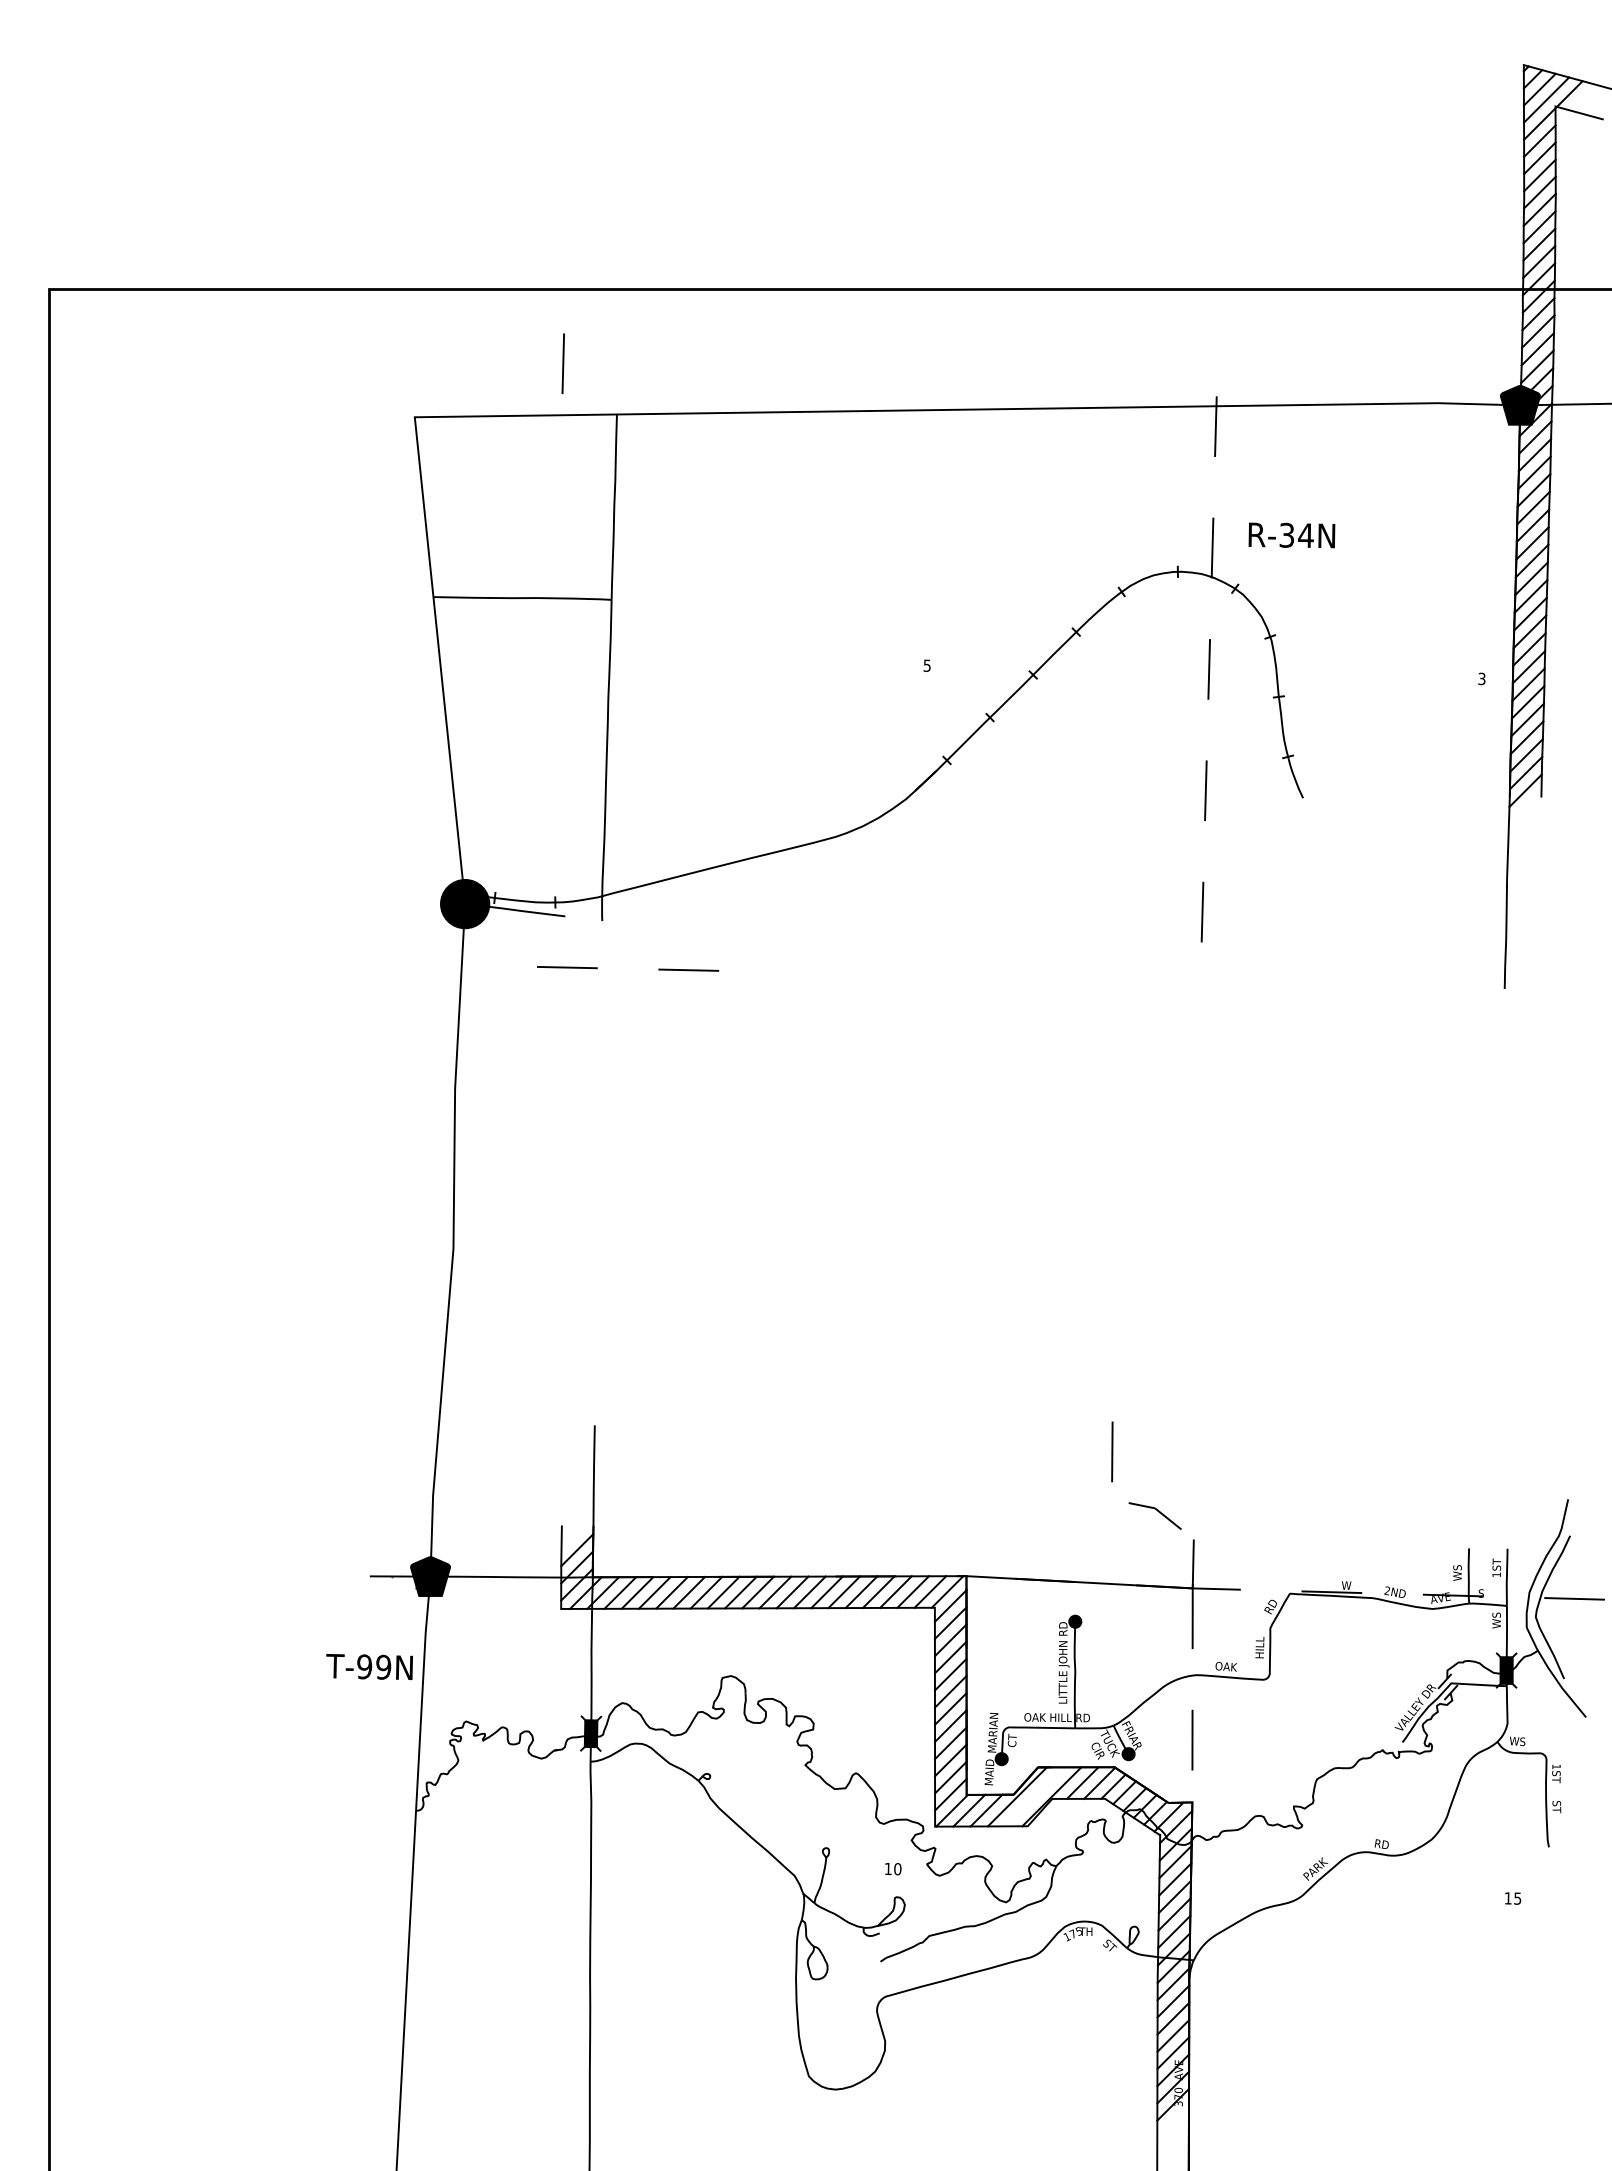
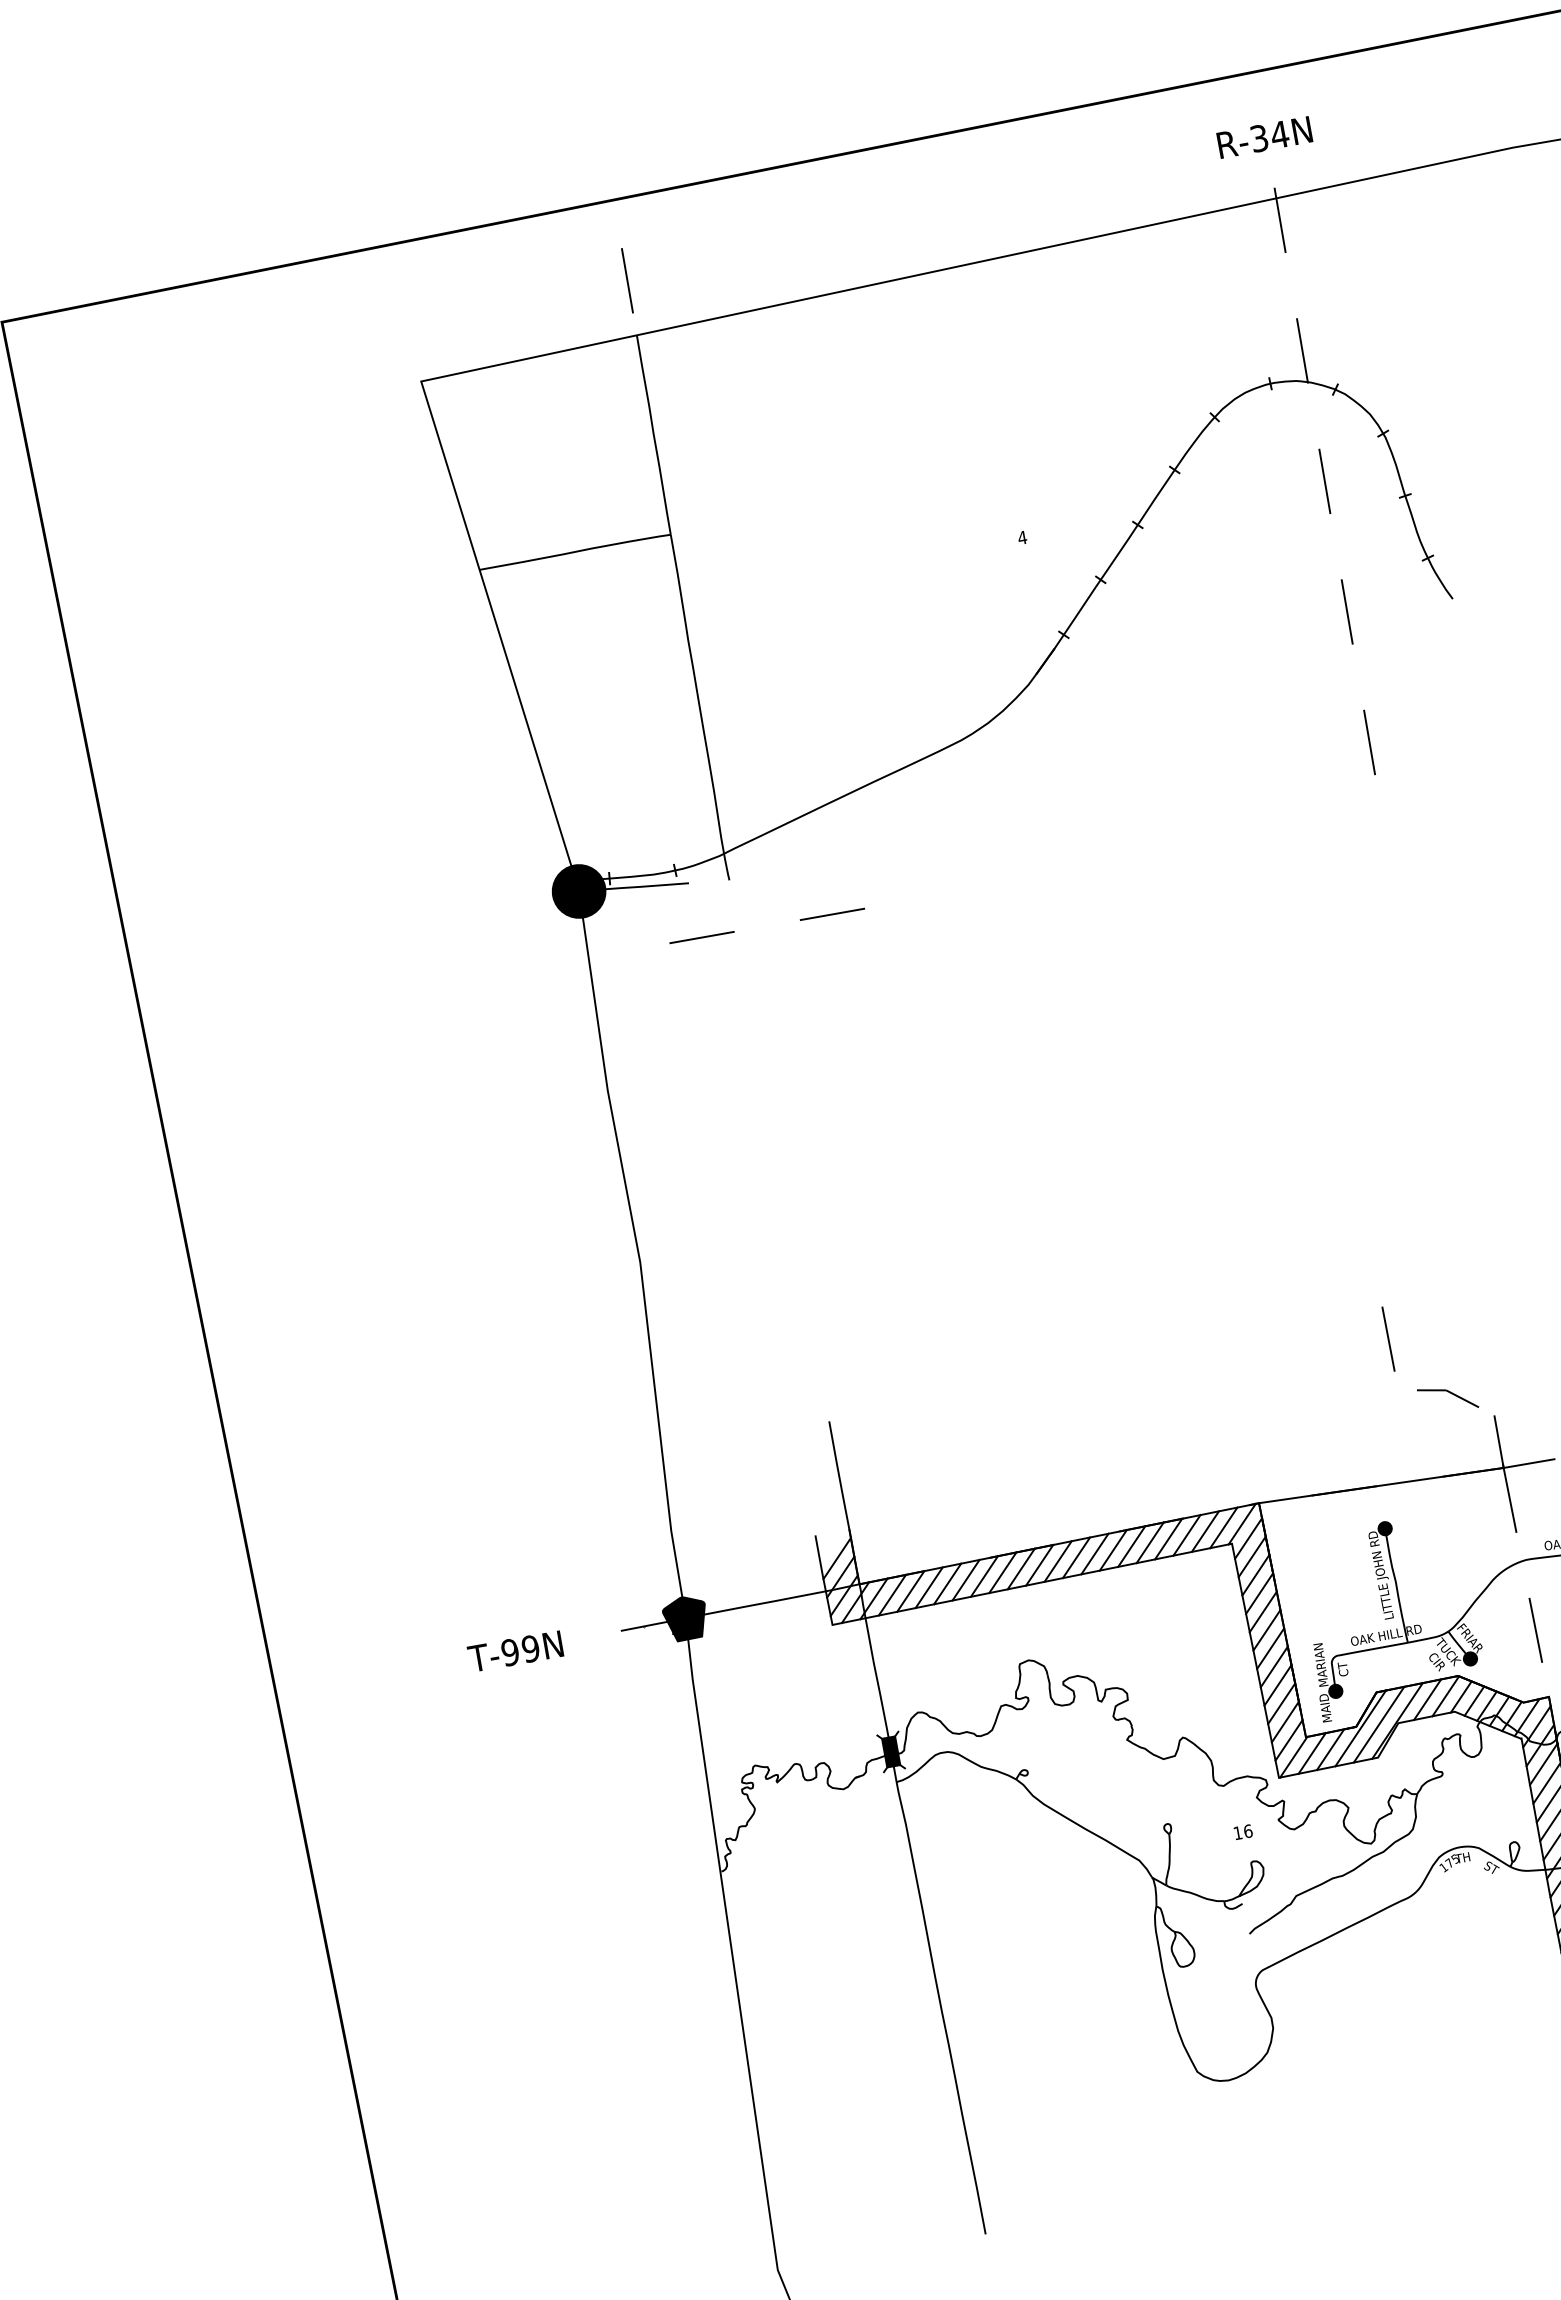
line: (562, 363) -> (626, 280), moved
text: (1291, 535) -> (1264, 137), moved
text: (927, 665) -> (1022, 537), 5 -> 4
text: (369, 1666) -> (515, 1651), moved
line: (1034, 1796) -> (1378, 1724), added
text: (897, 1869) -> (1247, 1831), 10 -> 16

